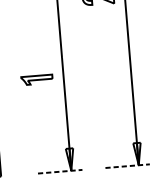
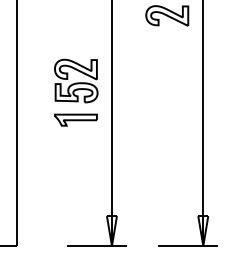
part: (35, 50) -> (76, 80), added
line: (127, 166) -> (188, 246), dashed -> solid
line: (60, 171) -> (97, 246), dashed -> solid

